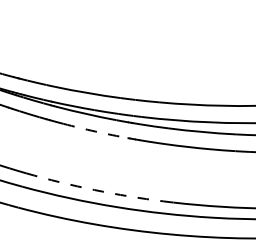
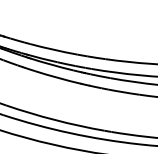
arc: (95, 131) -> (57, 77), dashed -> solid
arc: (94, 190) -> (54, 120), dashed -> solid

